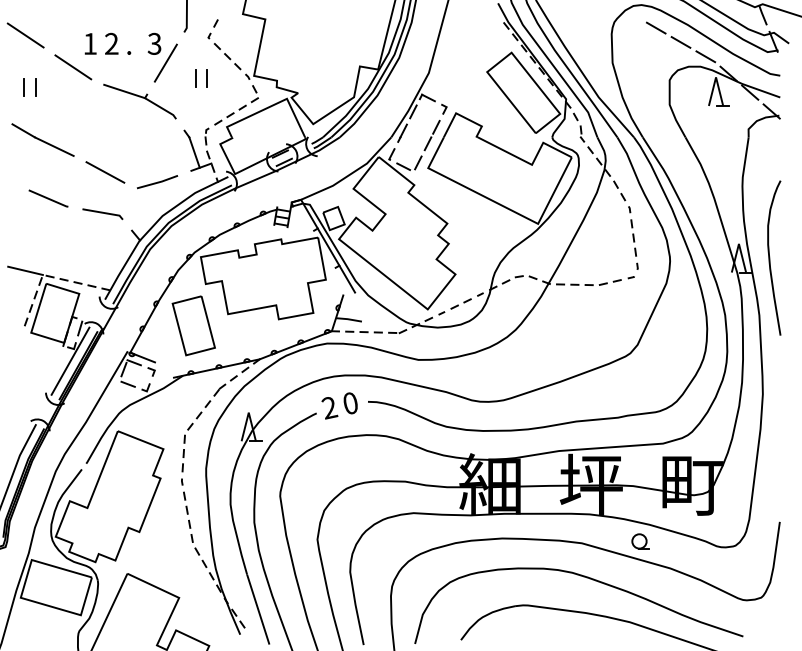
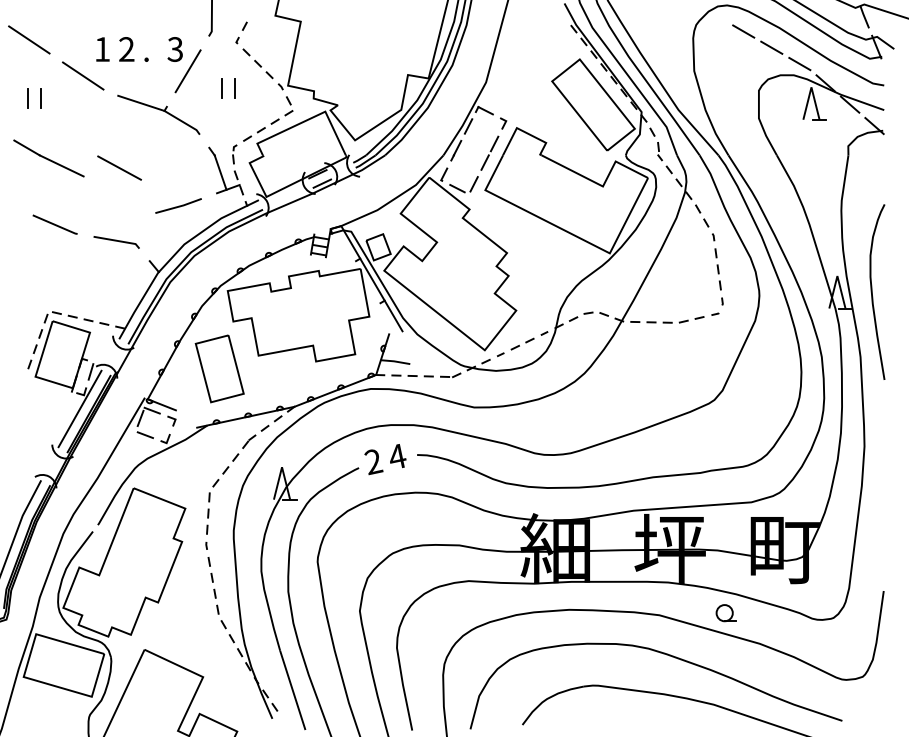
line: (105, 171) -> (119, 167), moved
line: (25, 270) -> (28, 306), removed
text: (350, 403) -> (397, 456), 0 -> 4

